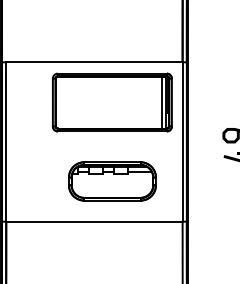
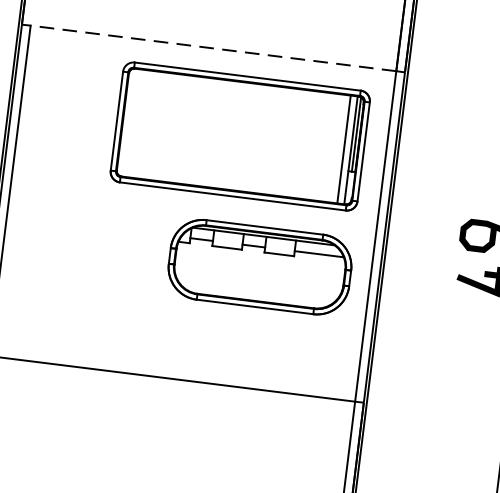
line: (93, 62) -> (211, 48), solid -> dashed
part: (112, 181) -> (260, 267), moved

